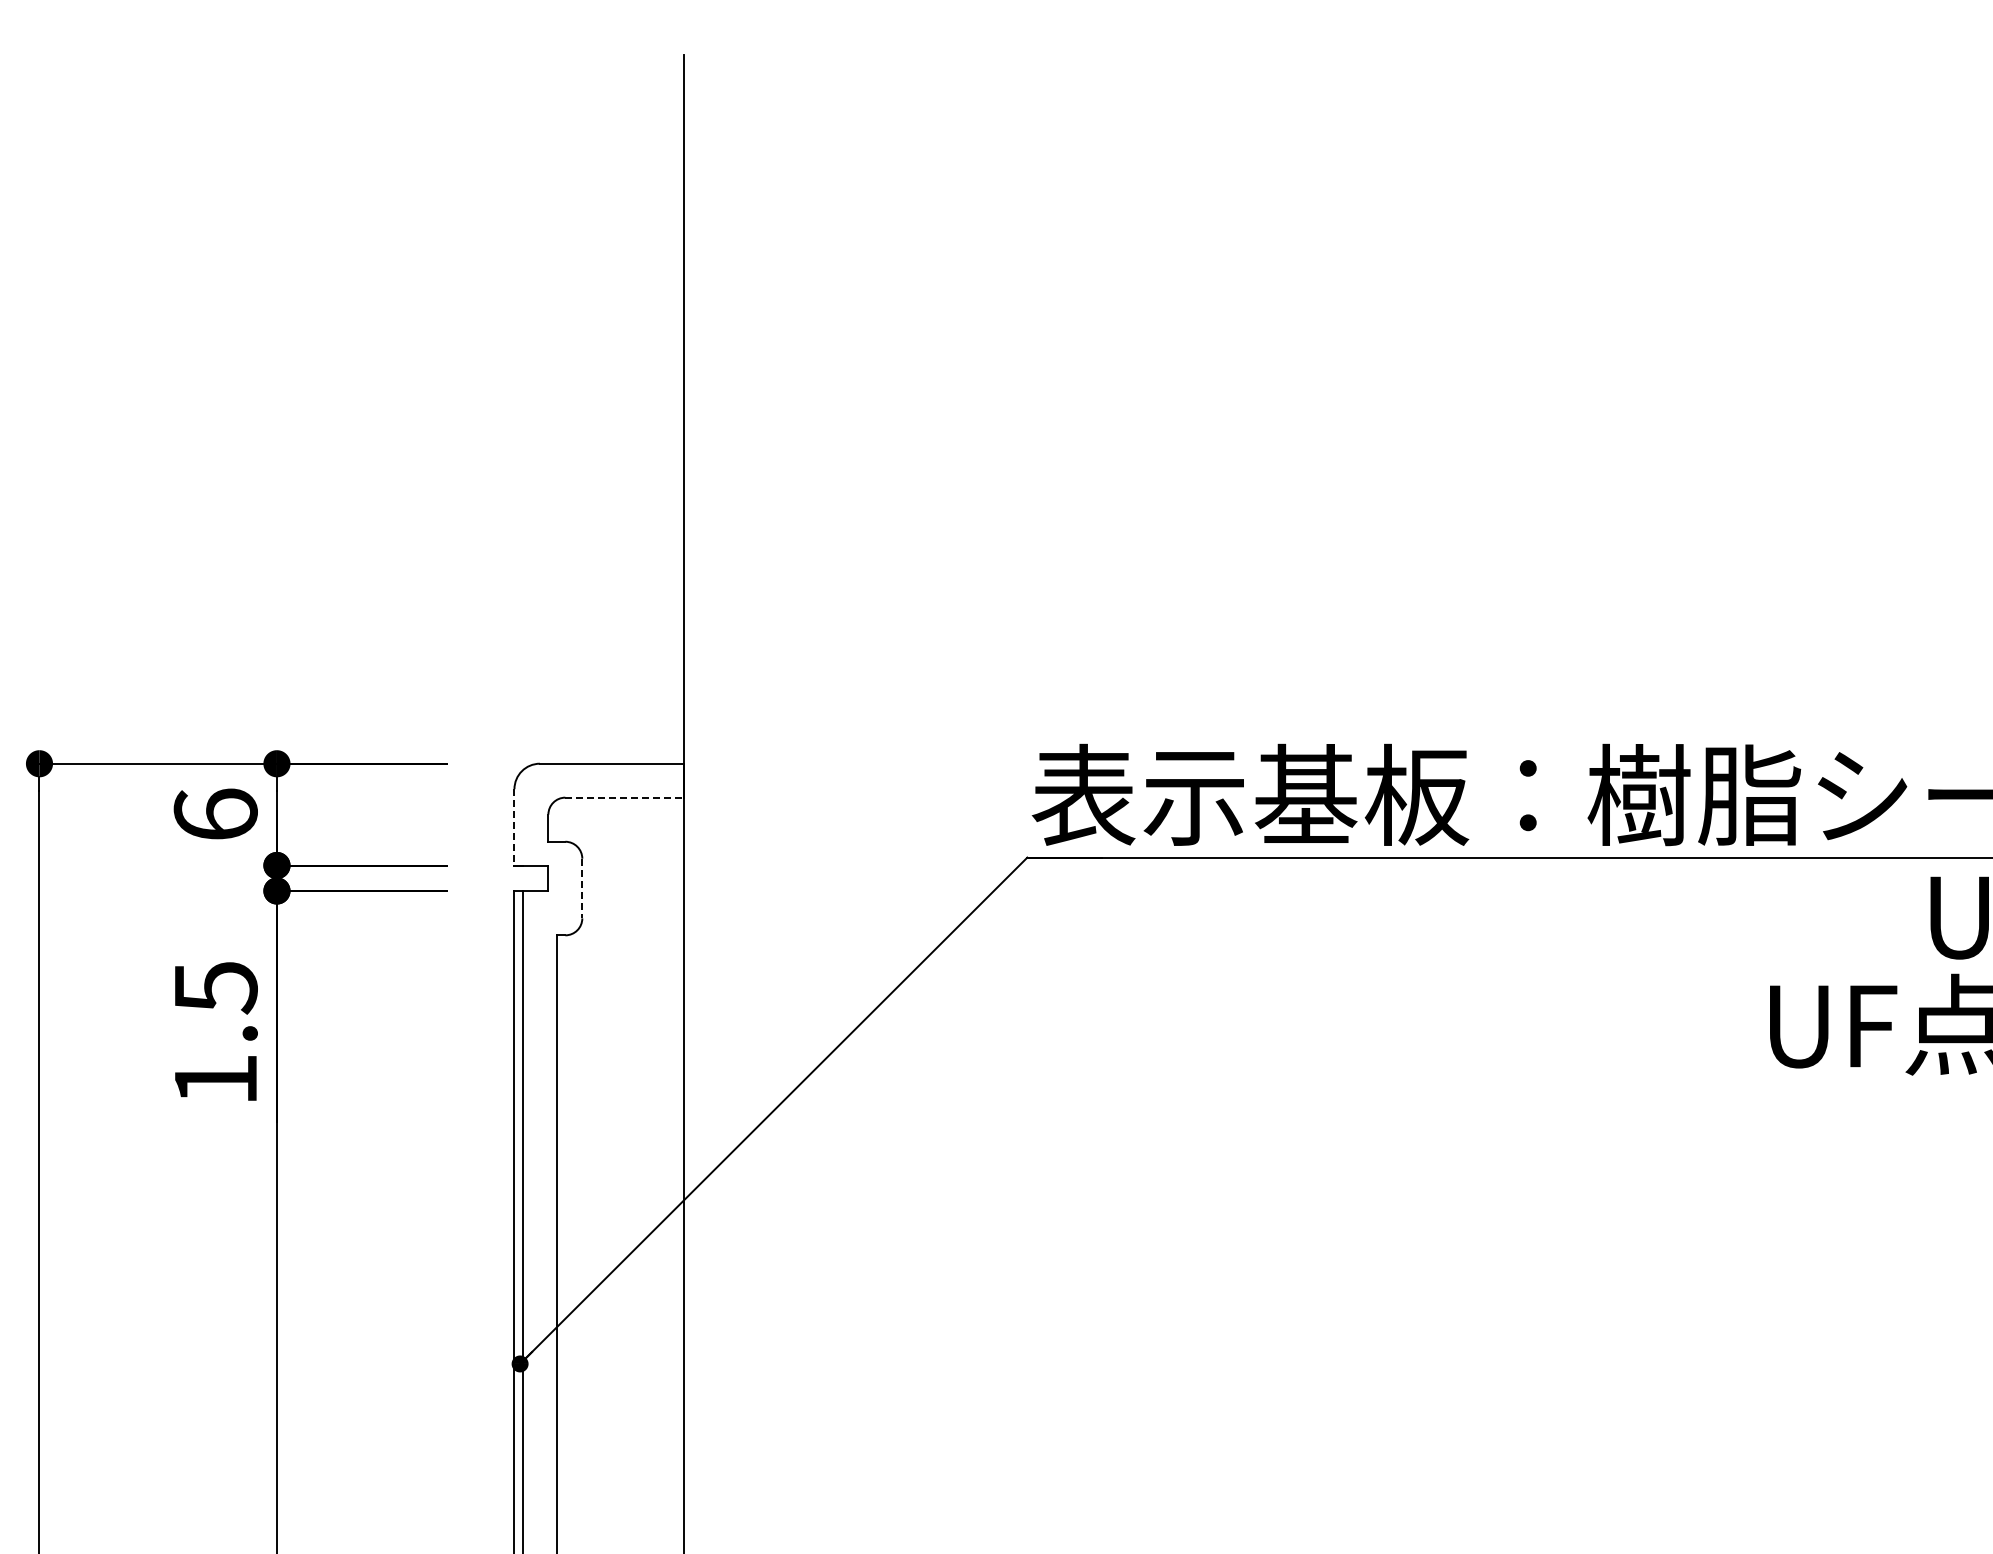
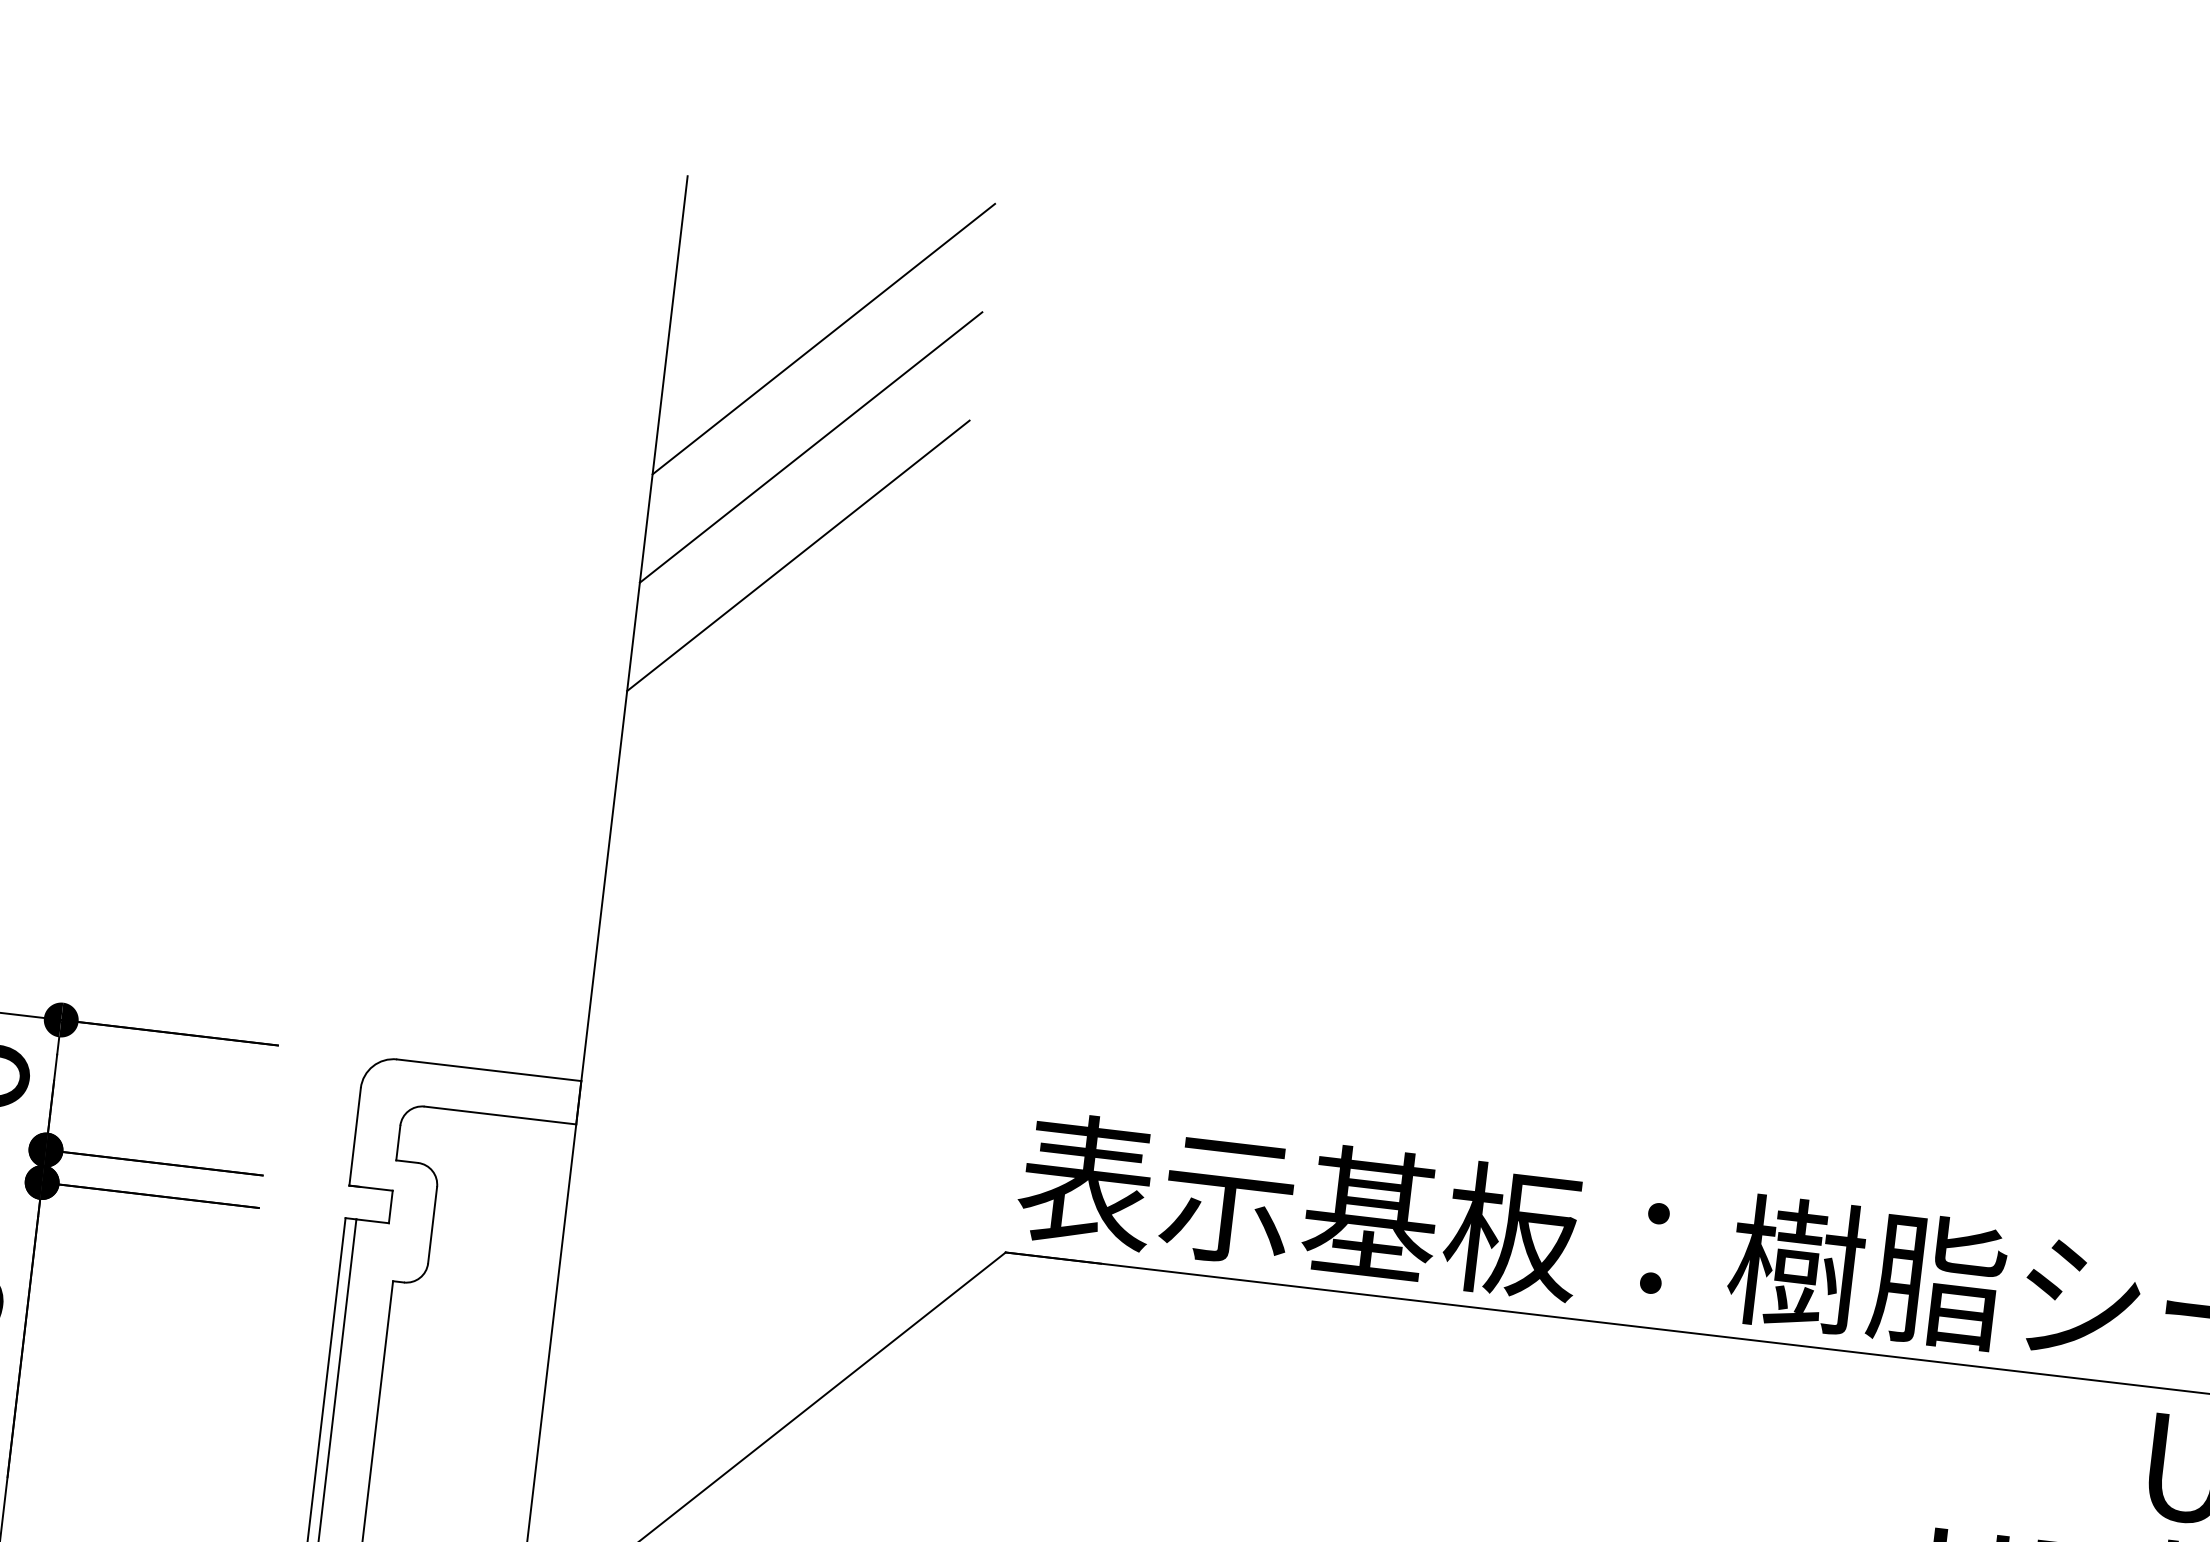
line: (803, 168) -> (823, 338), added
line: (803, 253) -> (810, 447), added
line: (803, 338) -> (797, 555), added
line: (625, 797) -> (501, 1115), dashed -> solid
line: (514, 827) -> (355, 1137), dashed -> solid
line: (582, 888) -> (432, 1225), dashed -> solid

